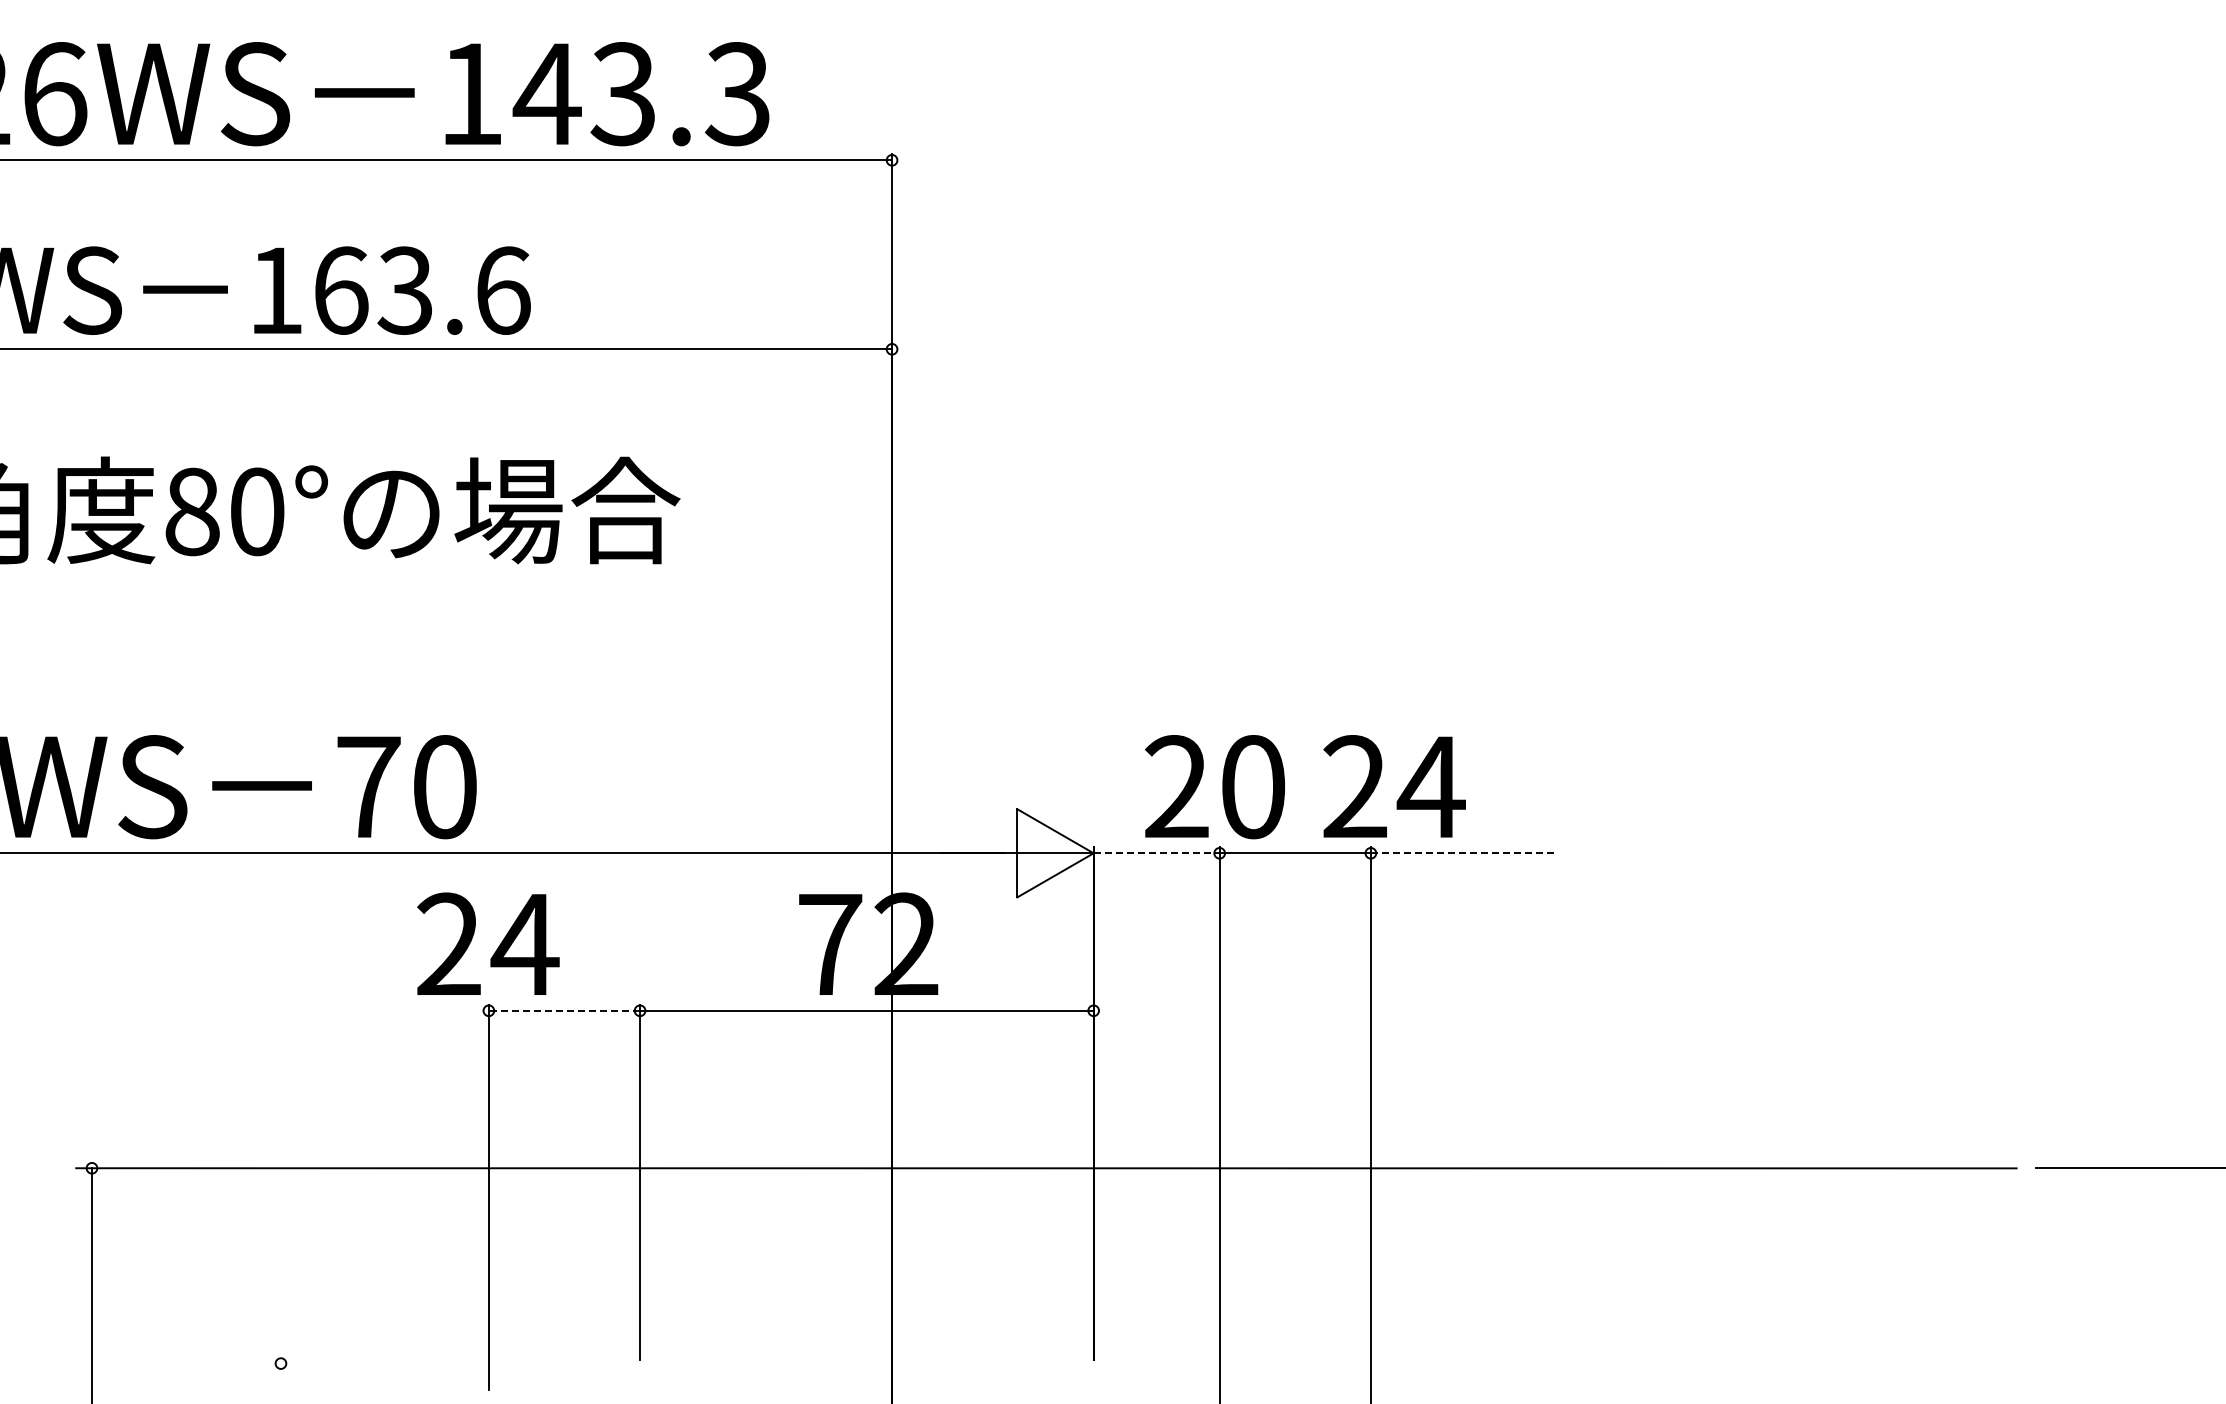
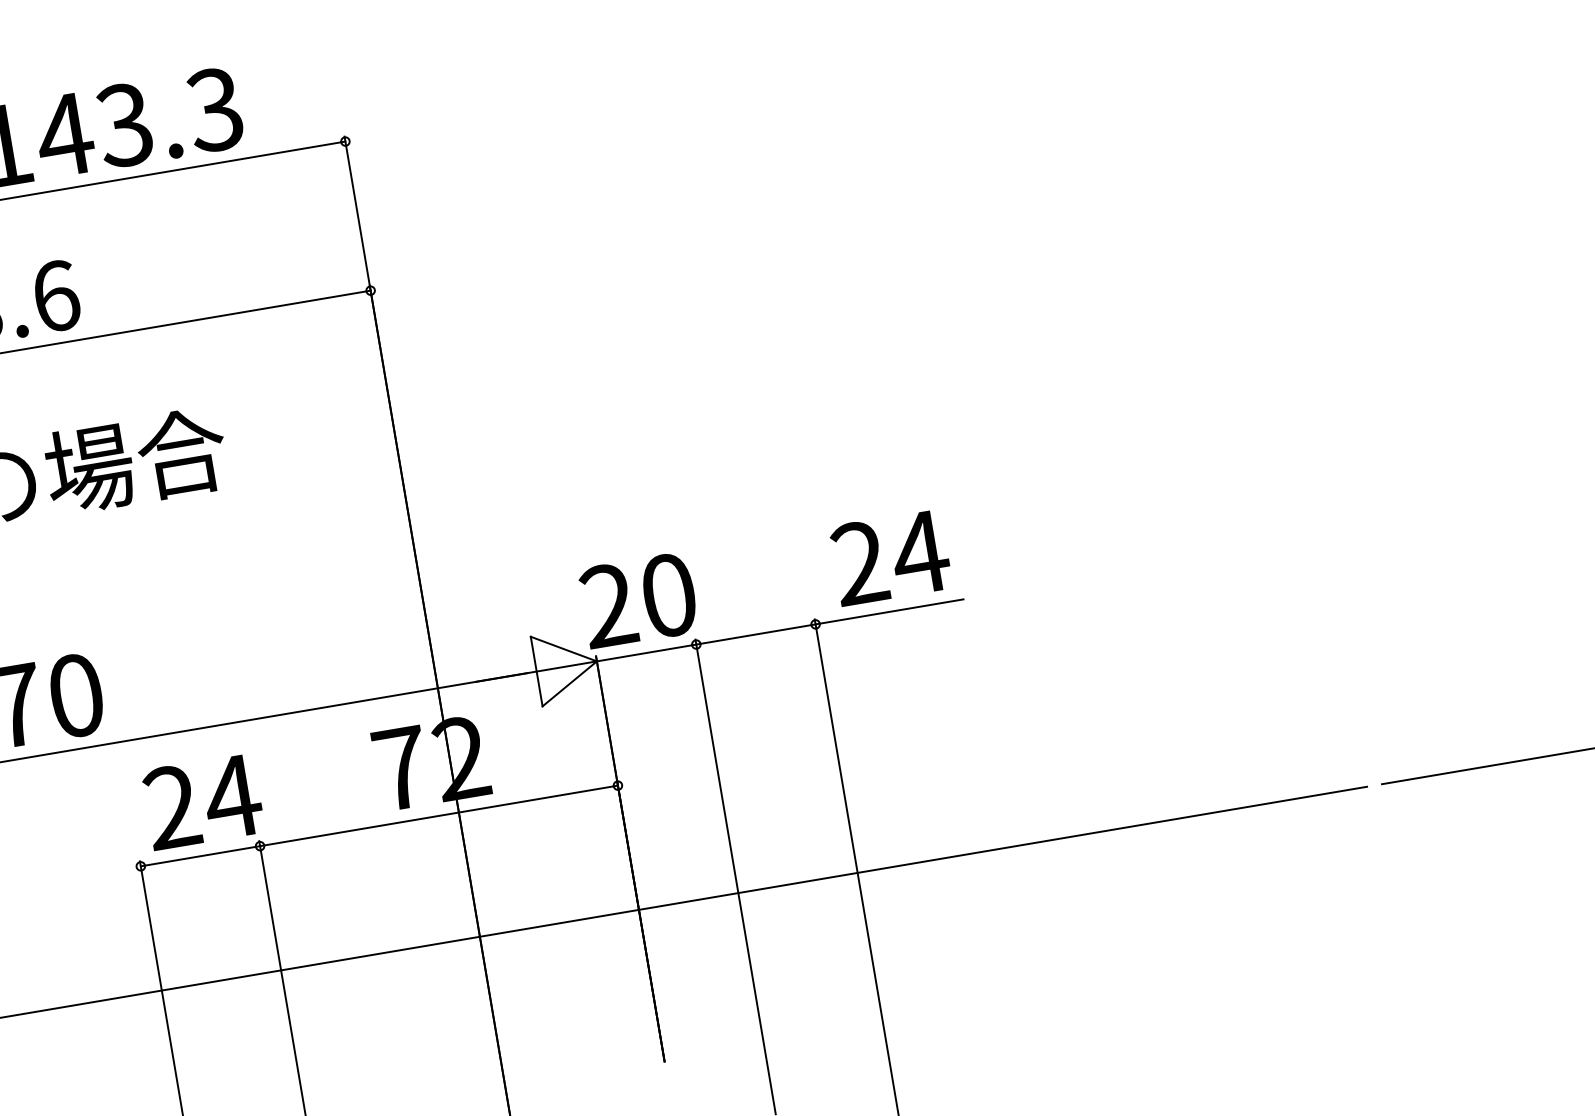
text: (1394, 786) -> (890, 557), moved
text: (1214, 787) -> (638, 600), moved
line: (1156, 853) -> (646, 653), dashed -> solid
line: (1464, 853) -> (889, 612), dashed -> solid
text: (488, 943) -> (203, 801), moved
line: (564, 1010) -> (200, 856), dashed -> solid

